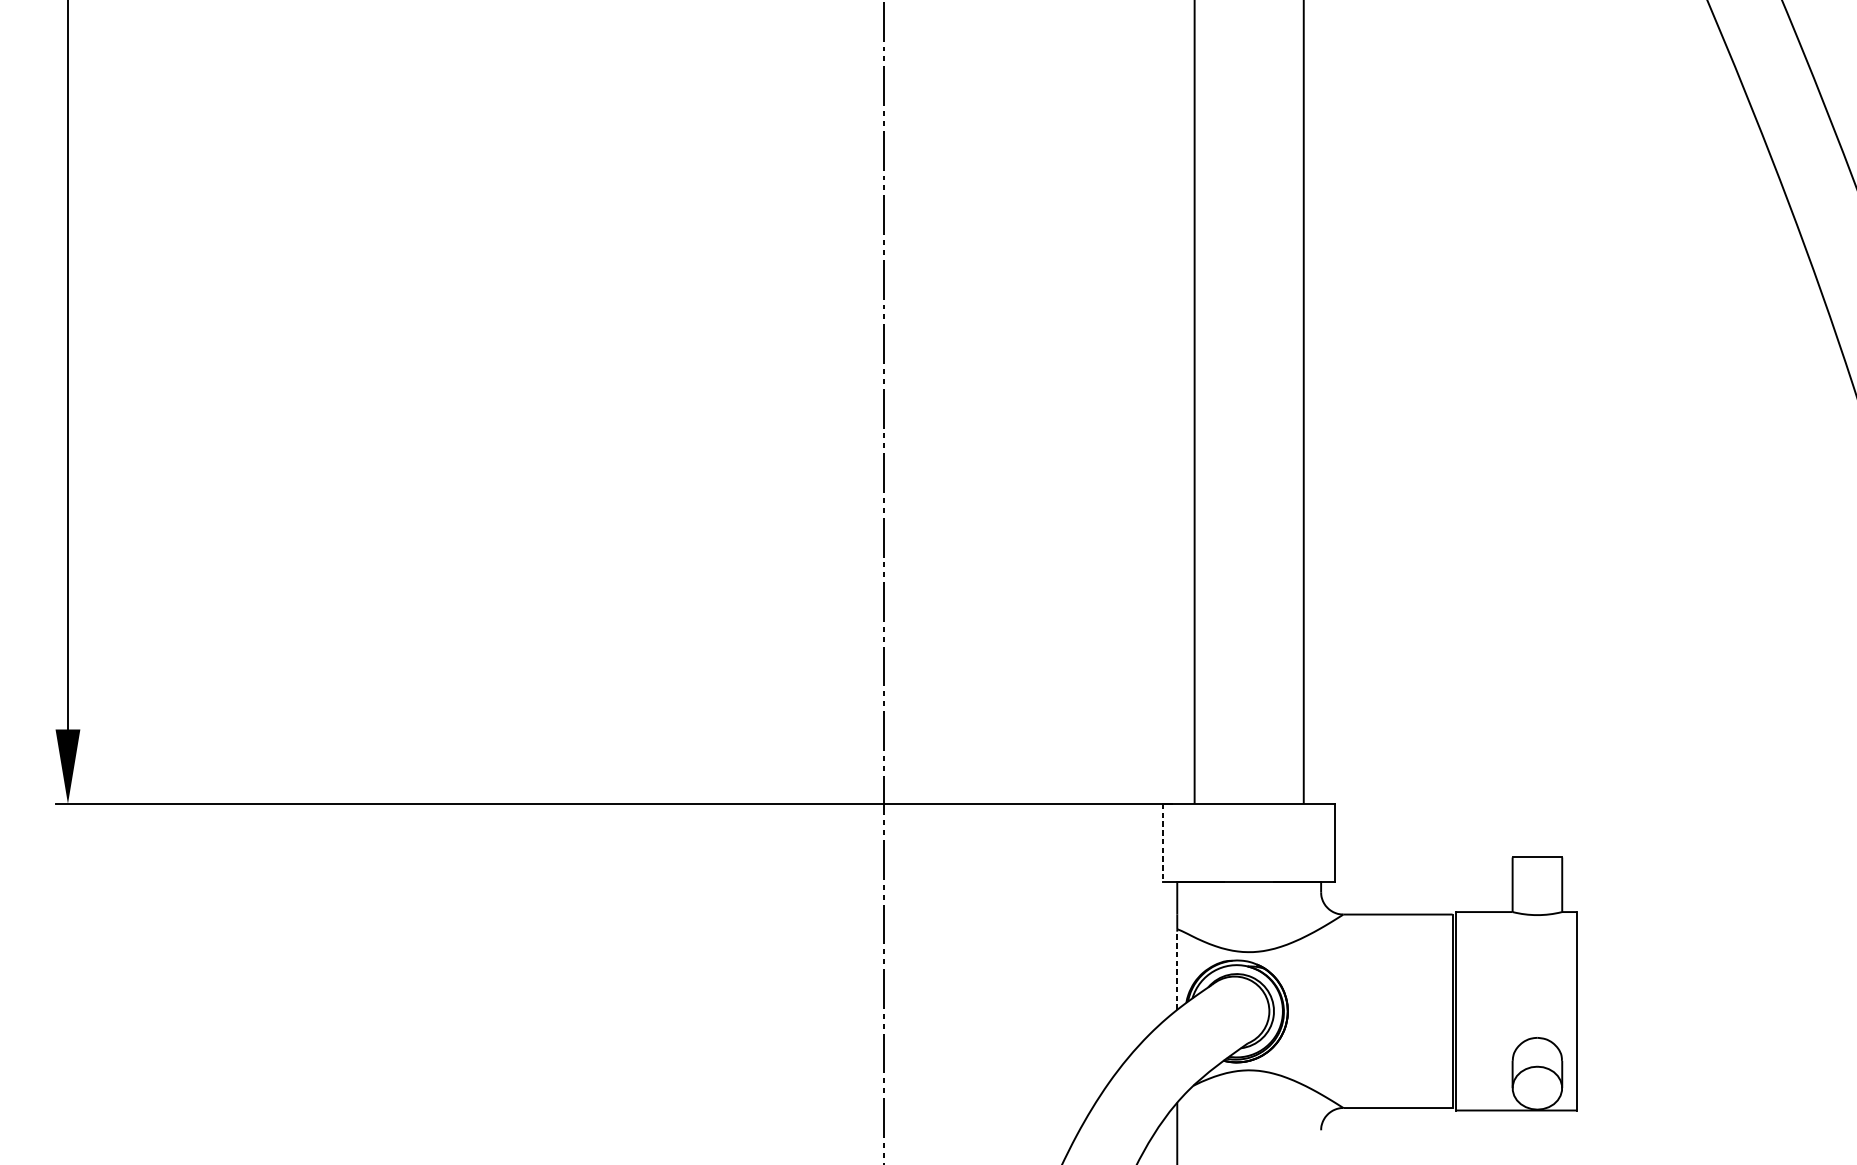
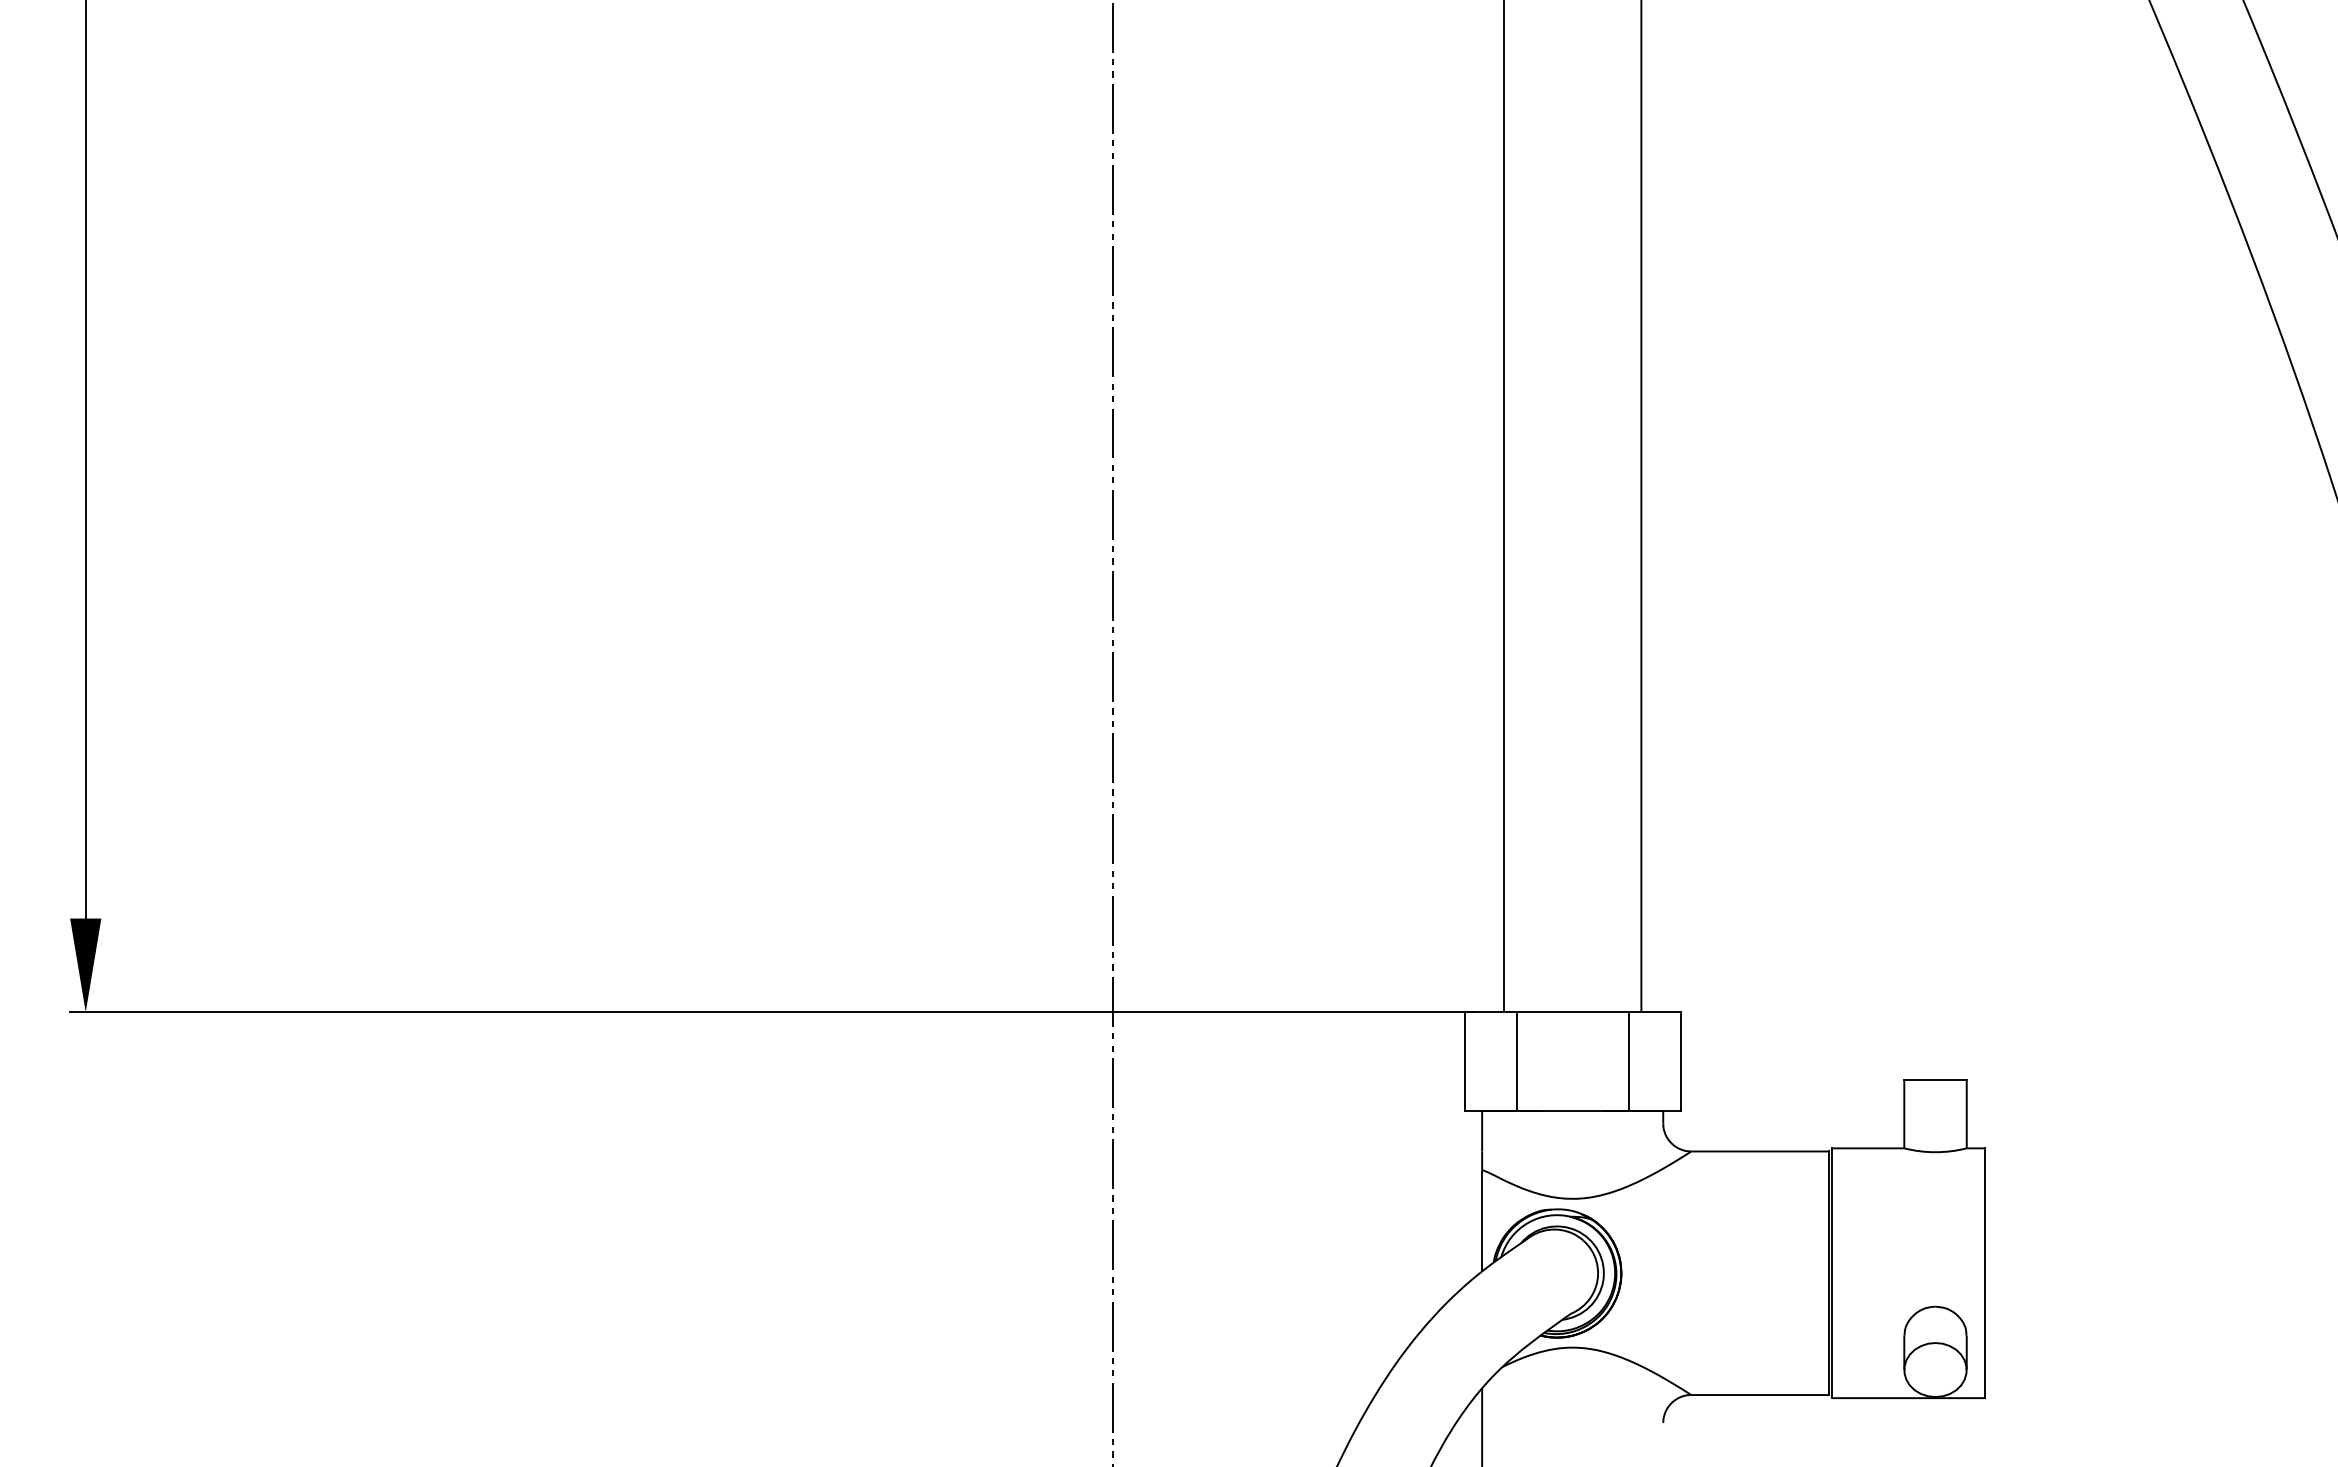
line: (1163, 843) -> (1464, 1062), dashed -> solid
line: (1204, 843) -> (1516, 1061), added
line: (1293, 843) -> (1628, 1061), added
line: (1177, 970) -> (1482, 1221), dashed -> solid

